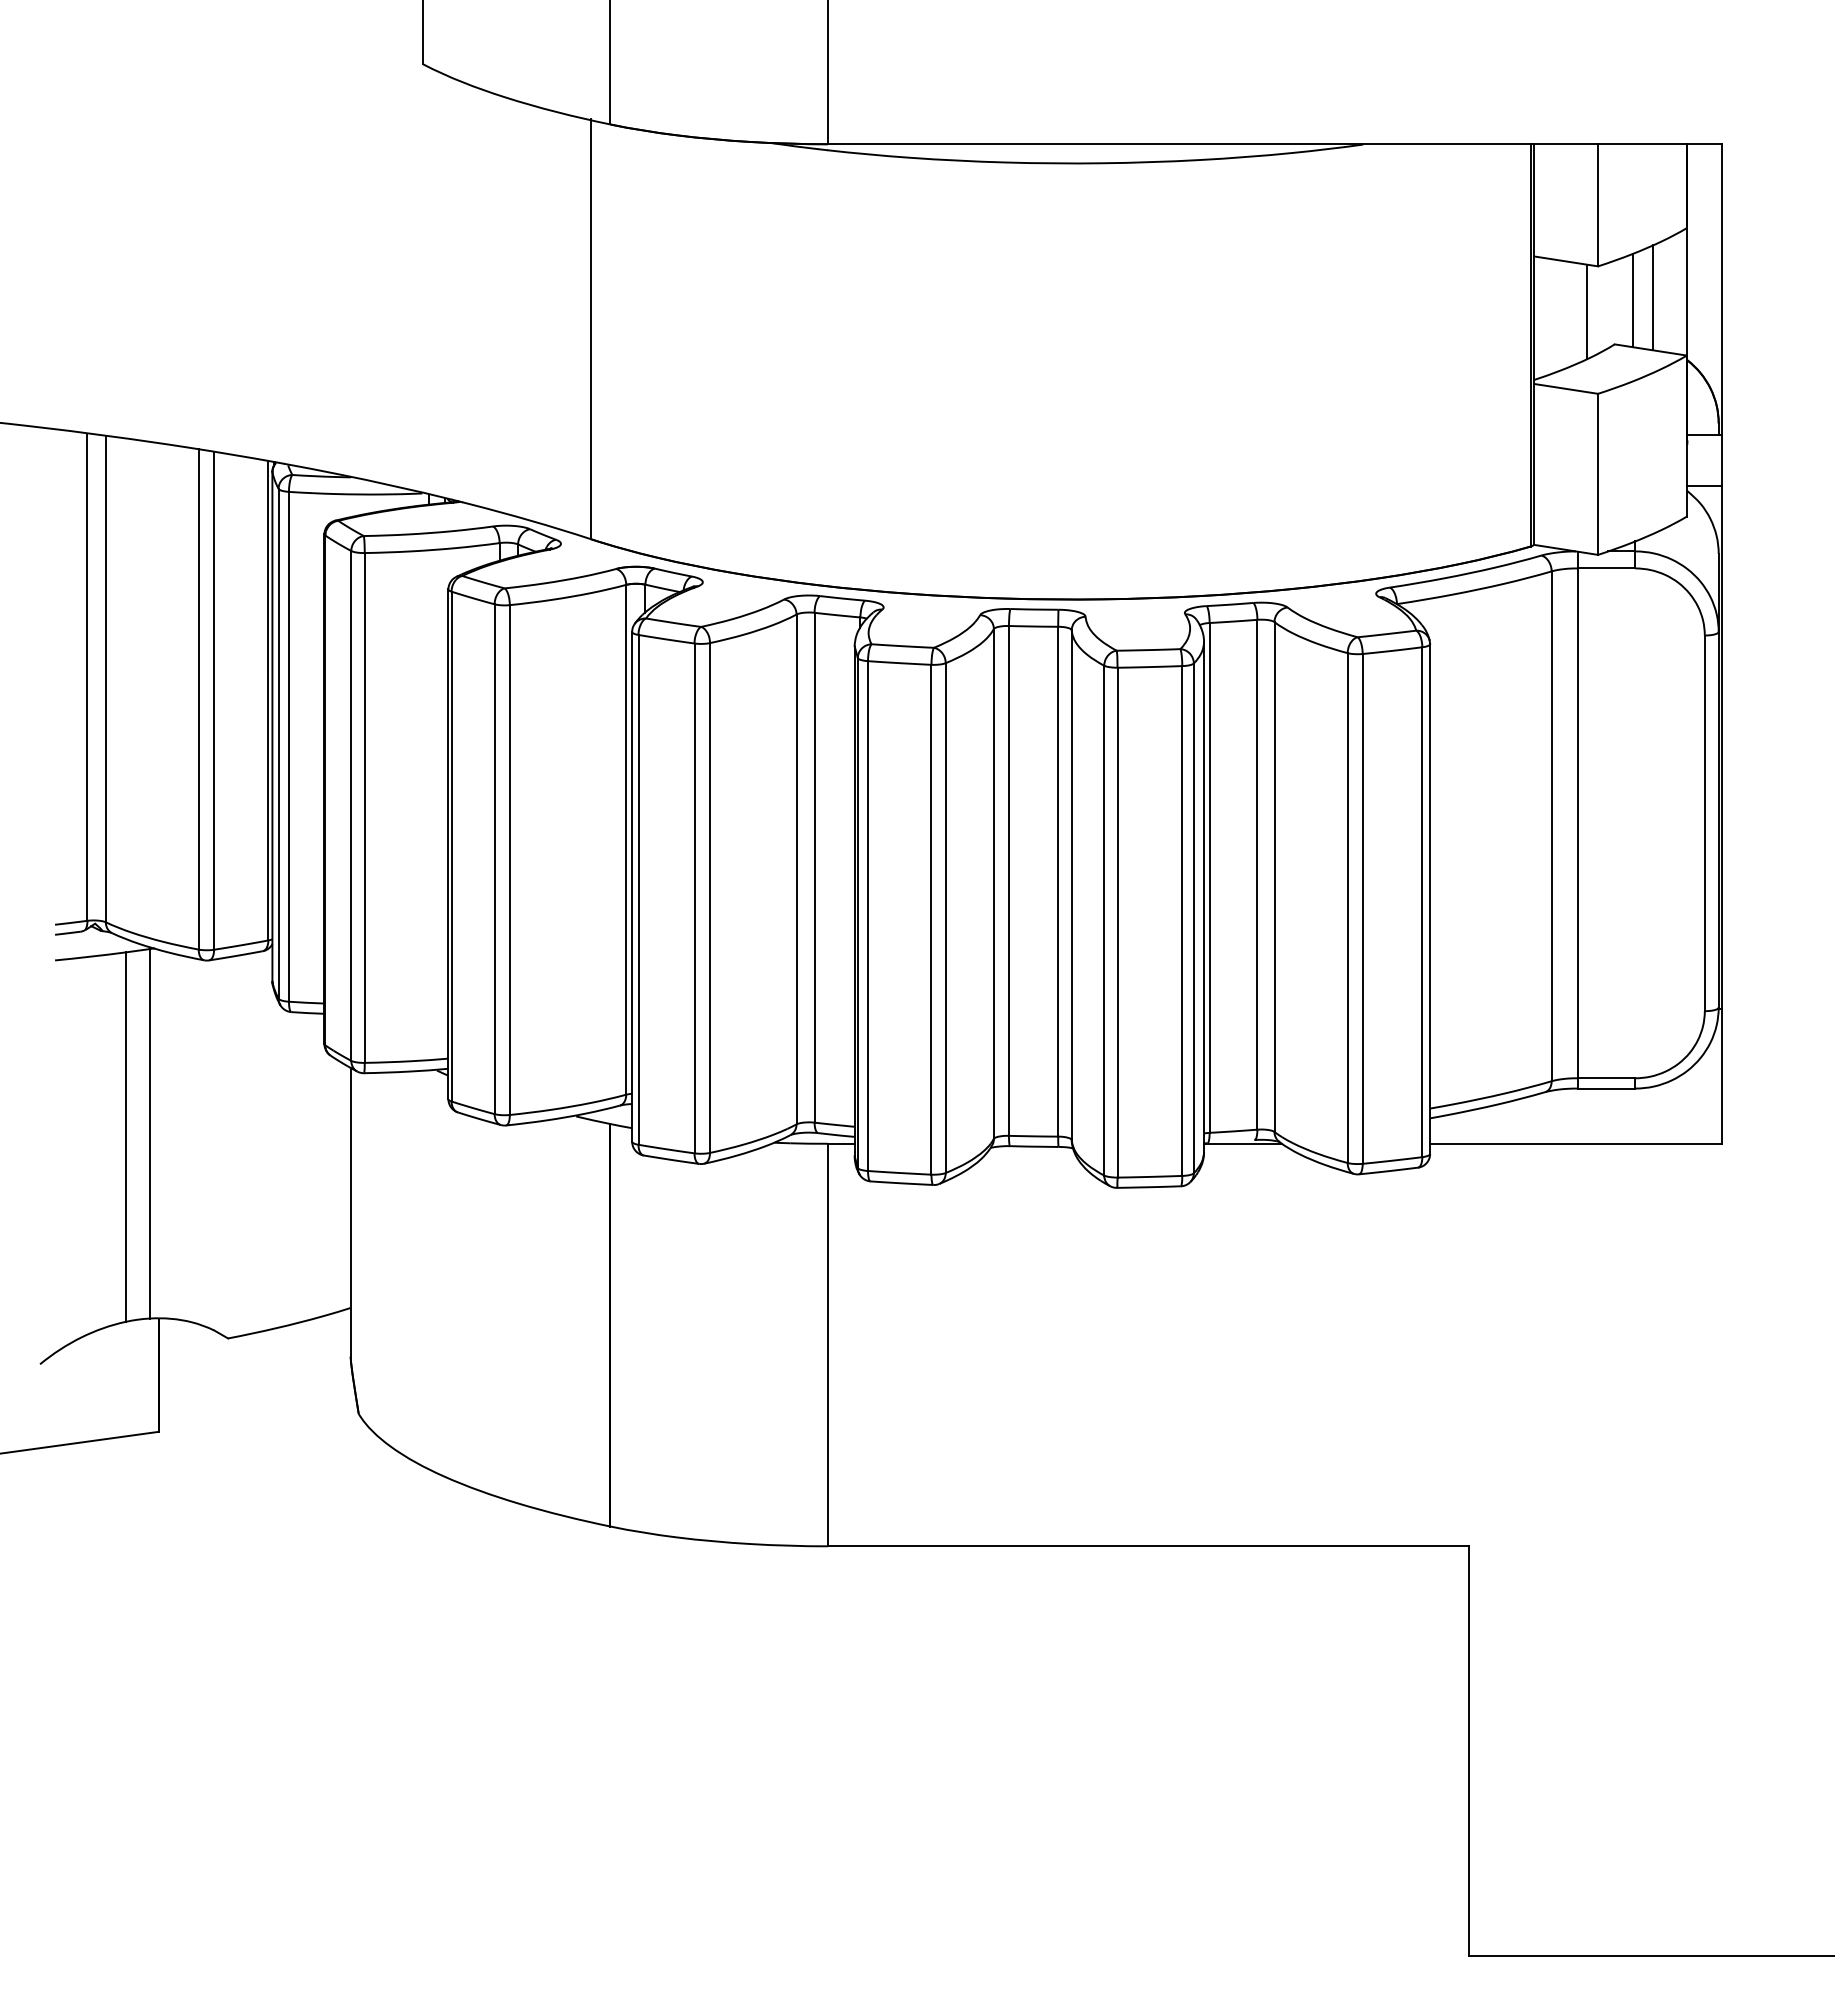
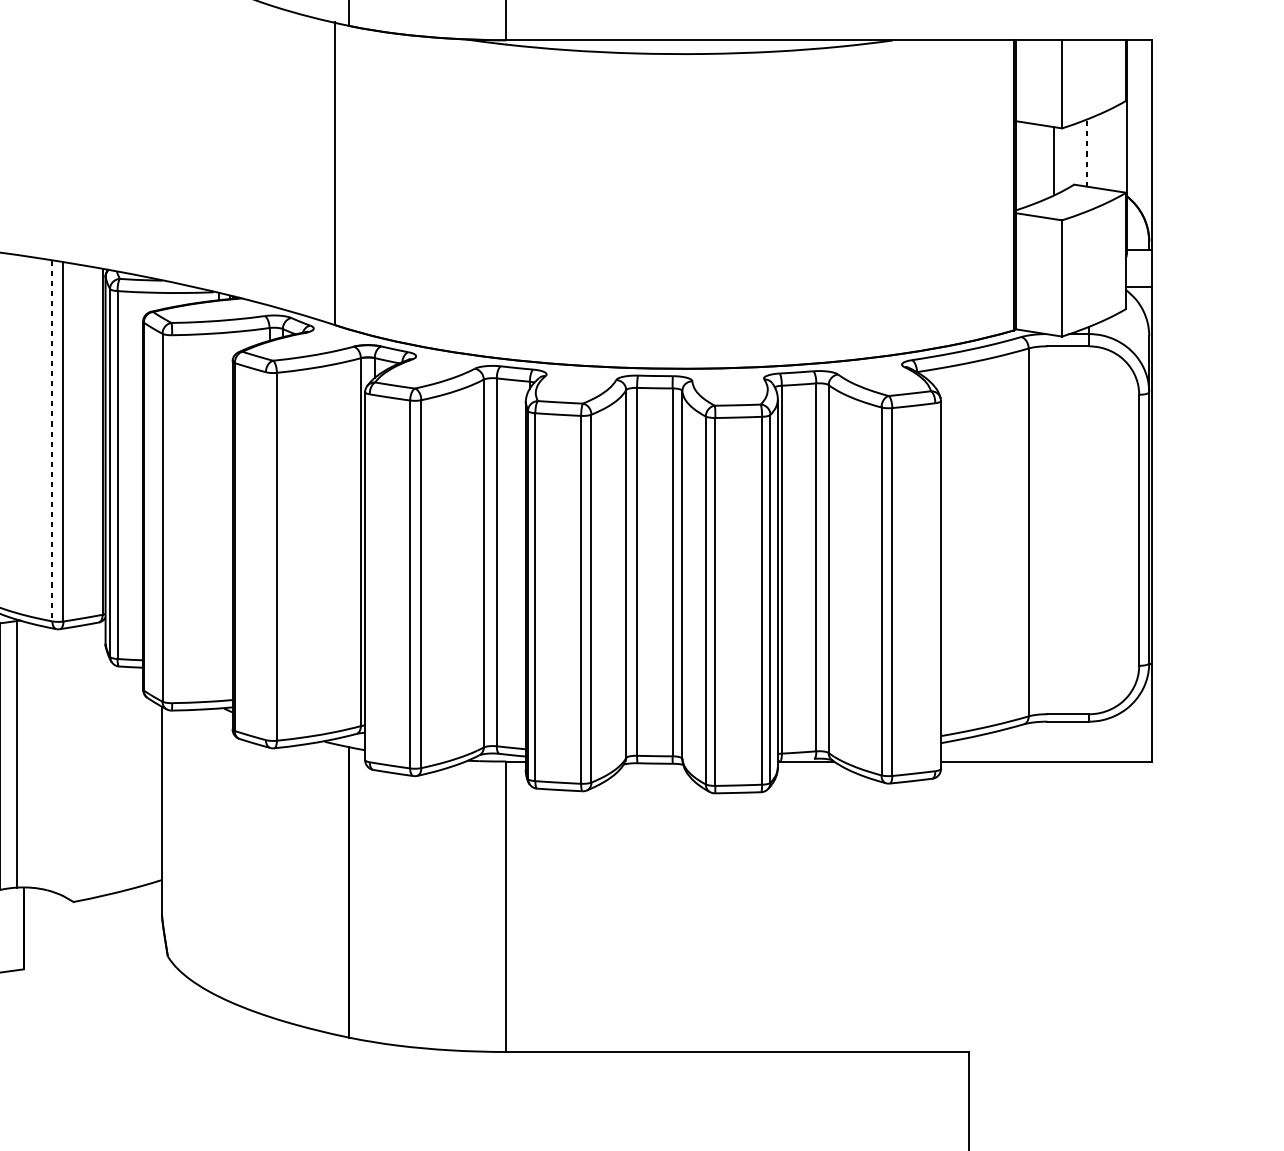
line: (1653, 297) -> (1102, 150), removed
line: (1633, 300) -> (1087, 153), solid -> dashed
line: (198, 700) -> (52, 441), solid -> dashed
line: (364, 807) -> (172, 518), removed
line: (1577, 819) -> (1047, 527), removed
line: (494, 859) -> (265, 556), removed
line: (638, 889) -> (369, 578), removed
line: (1422, 902) -> (935, 587), removed

